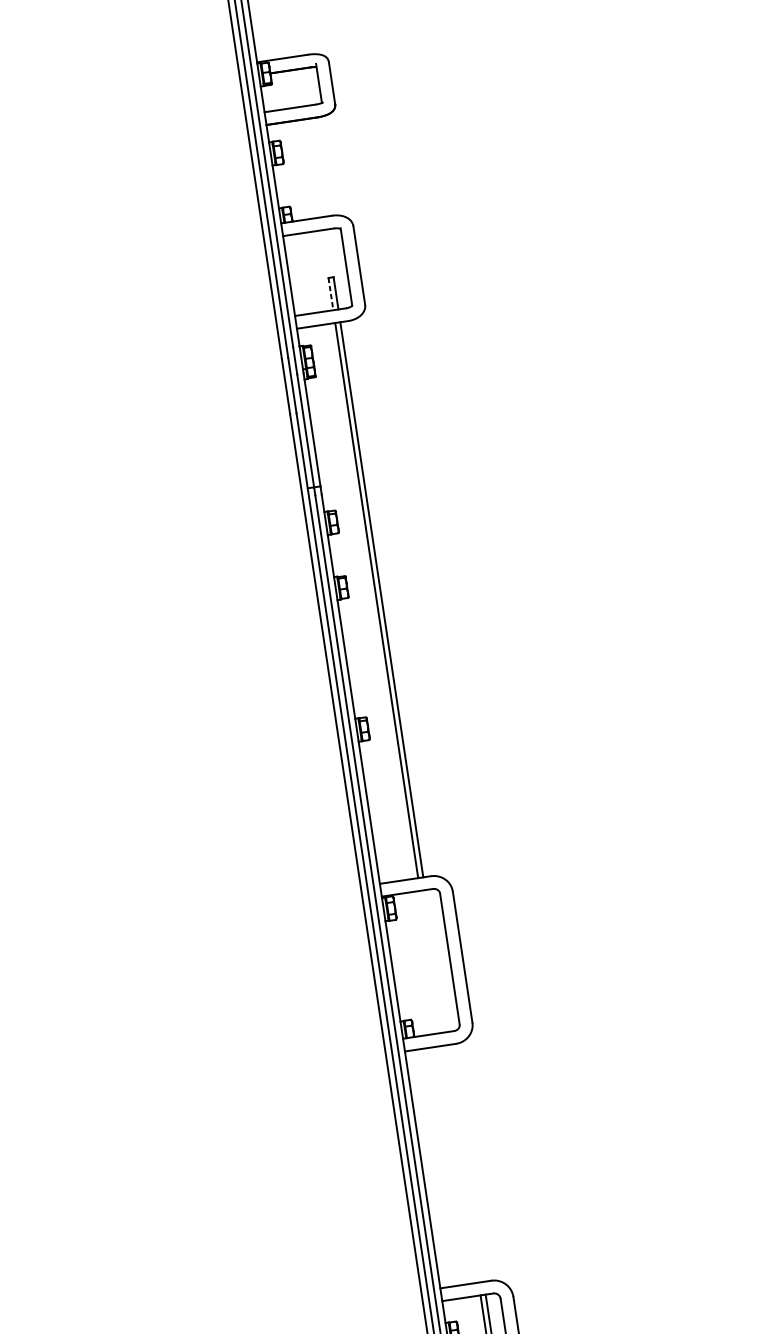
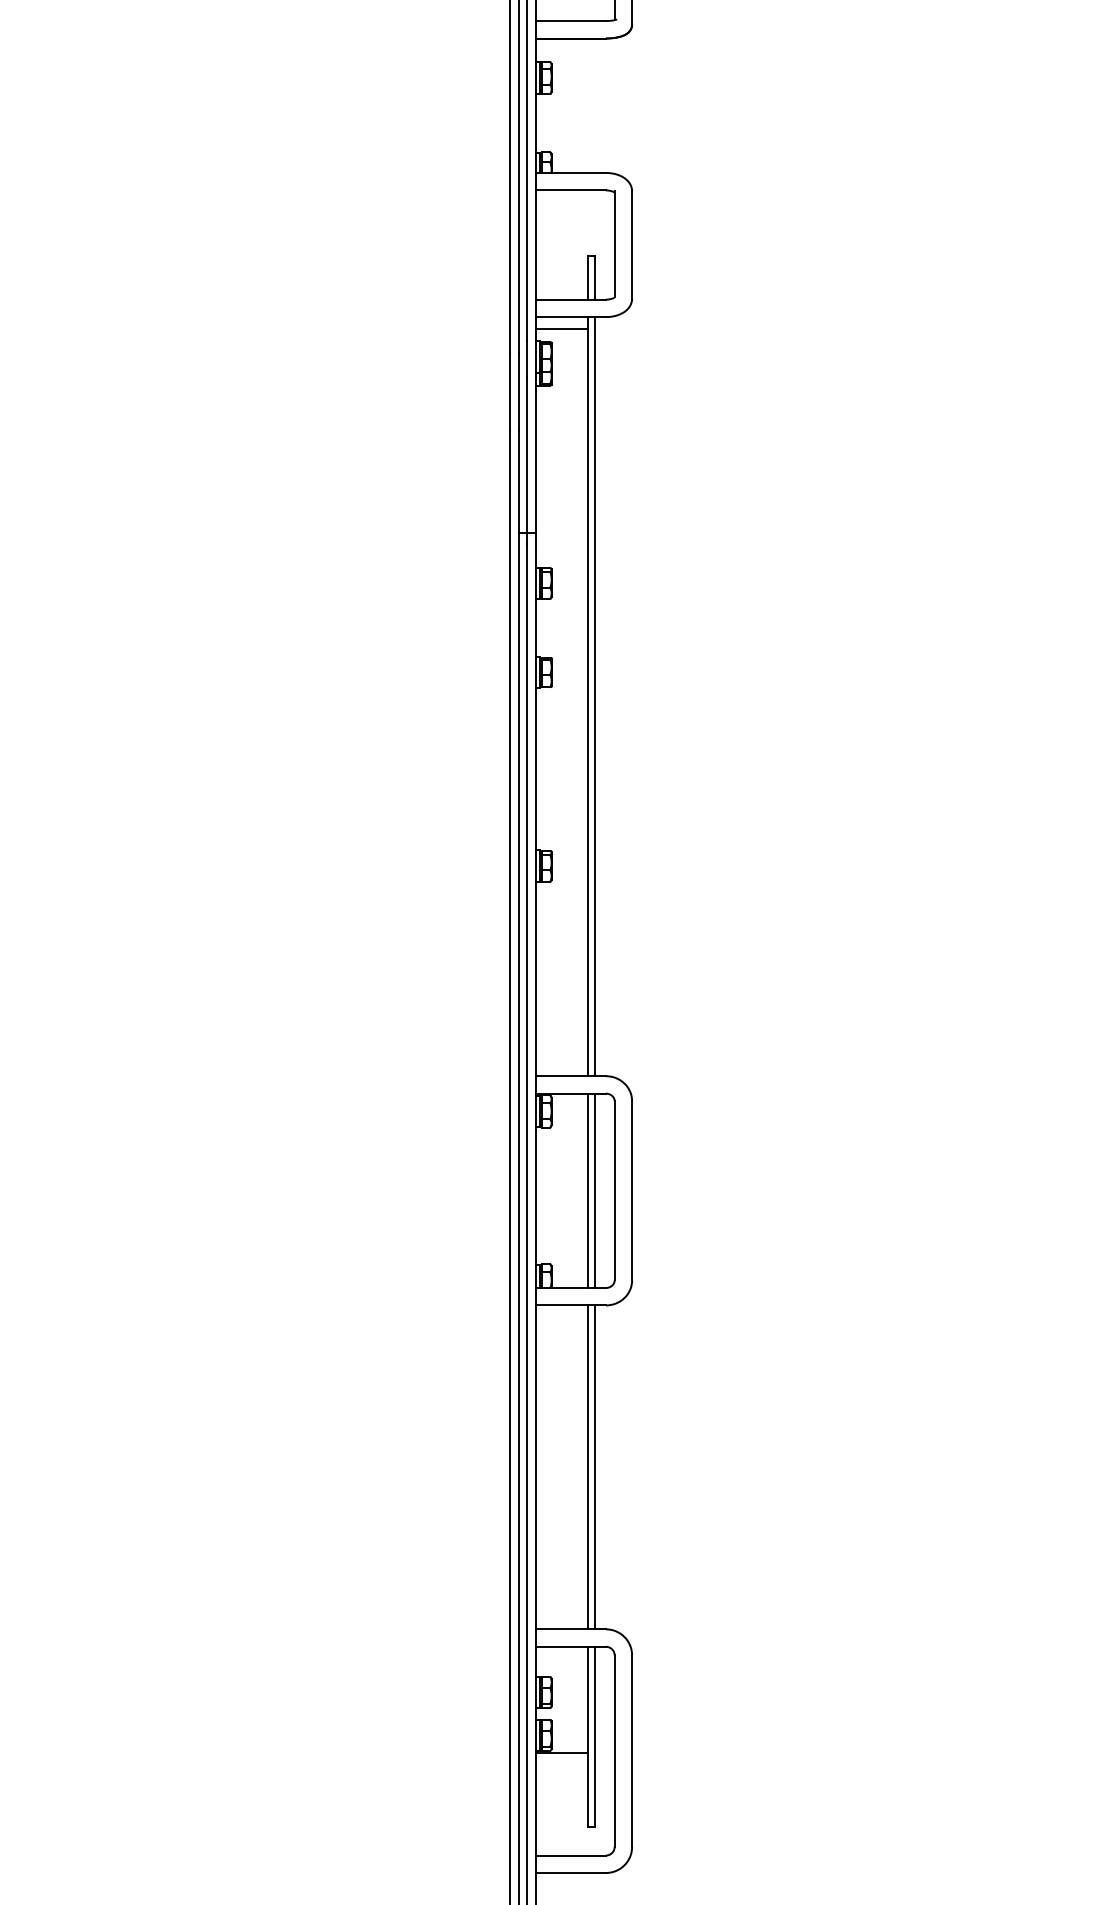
line: (331, 294) -> (588, 278), dashed -> solid
line: (317, 334) -> (562, 328), added
line: (435, 960) -> (595, 1190), added
line: (430, 961) -> (588, 1190), added
line: (466, 1163) -> (595, 1467), added
line: (460, 1164) -> (588, 1467), added

